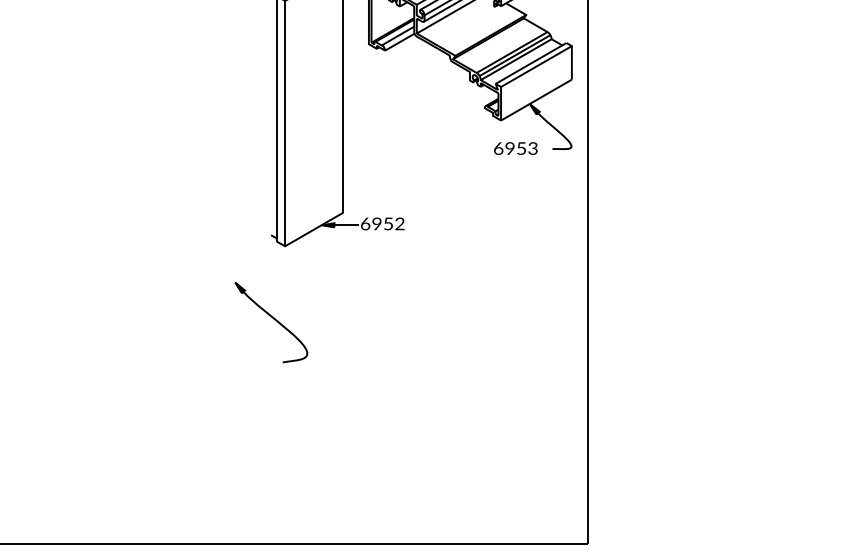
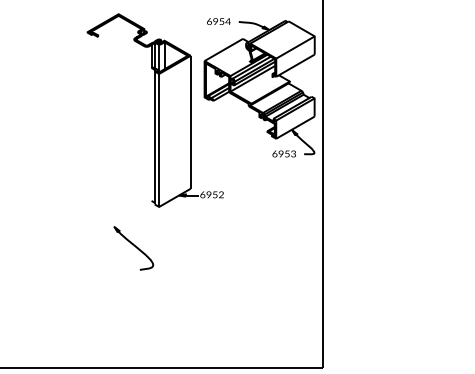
part: (270, 322) -> (133, 248), moved

